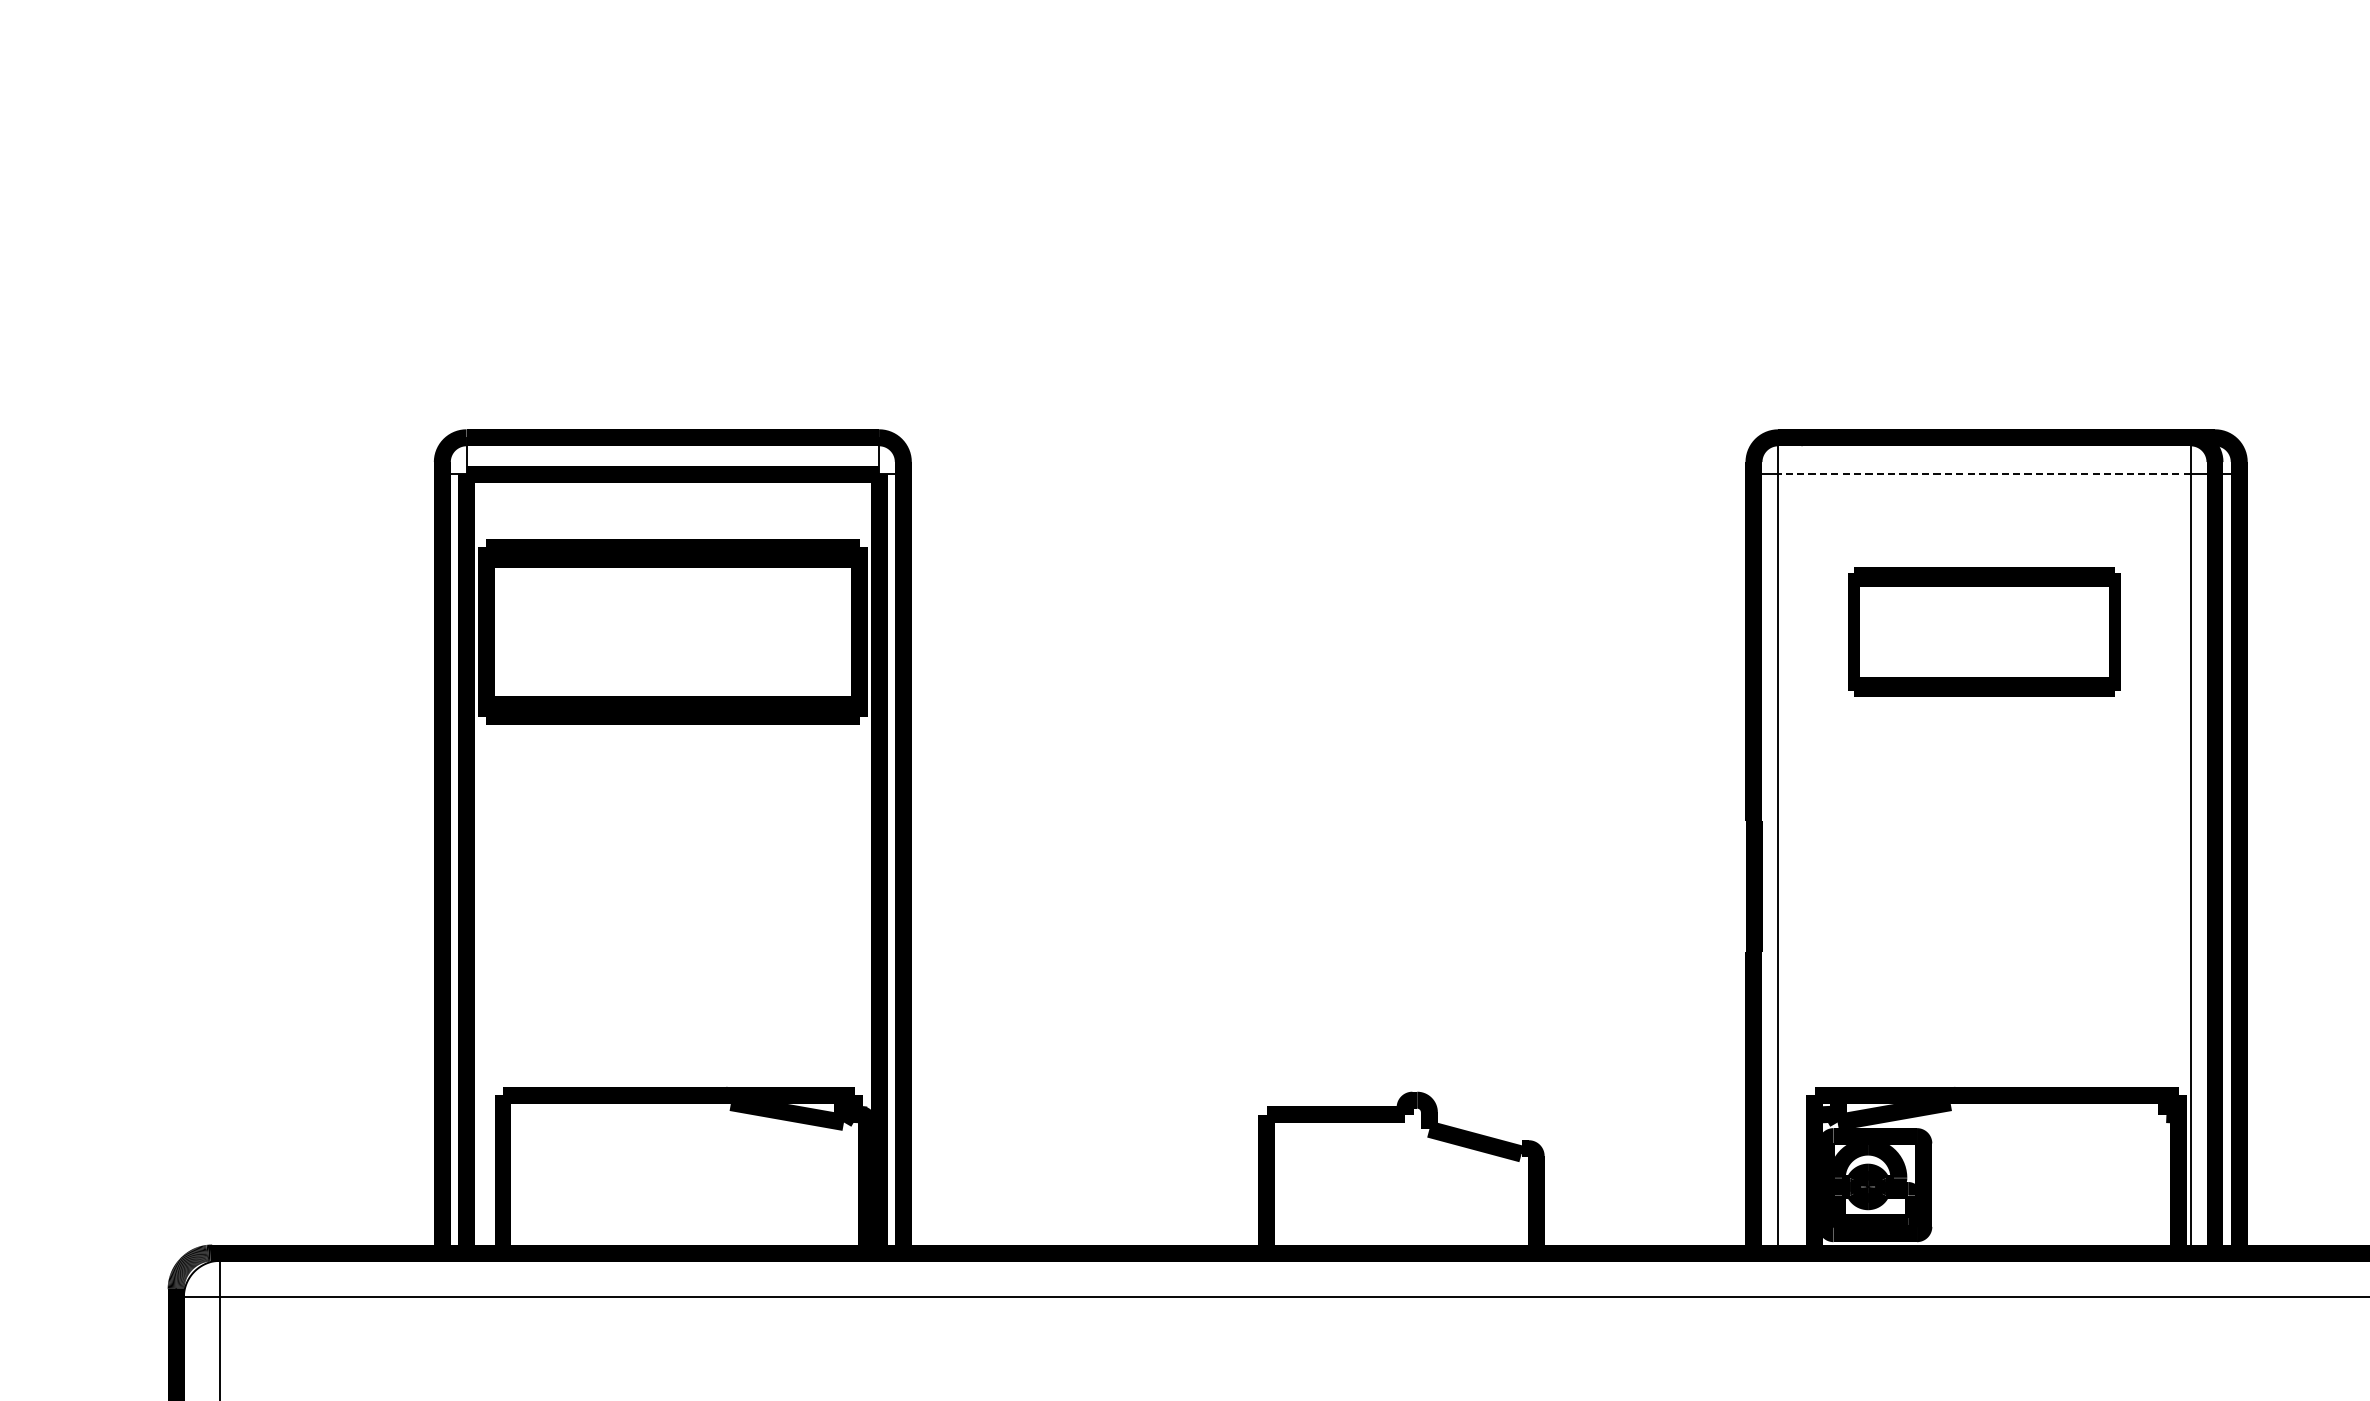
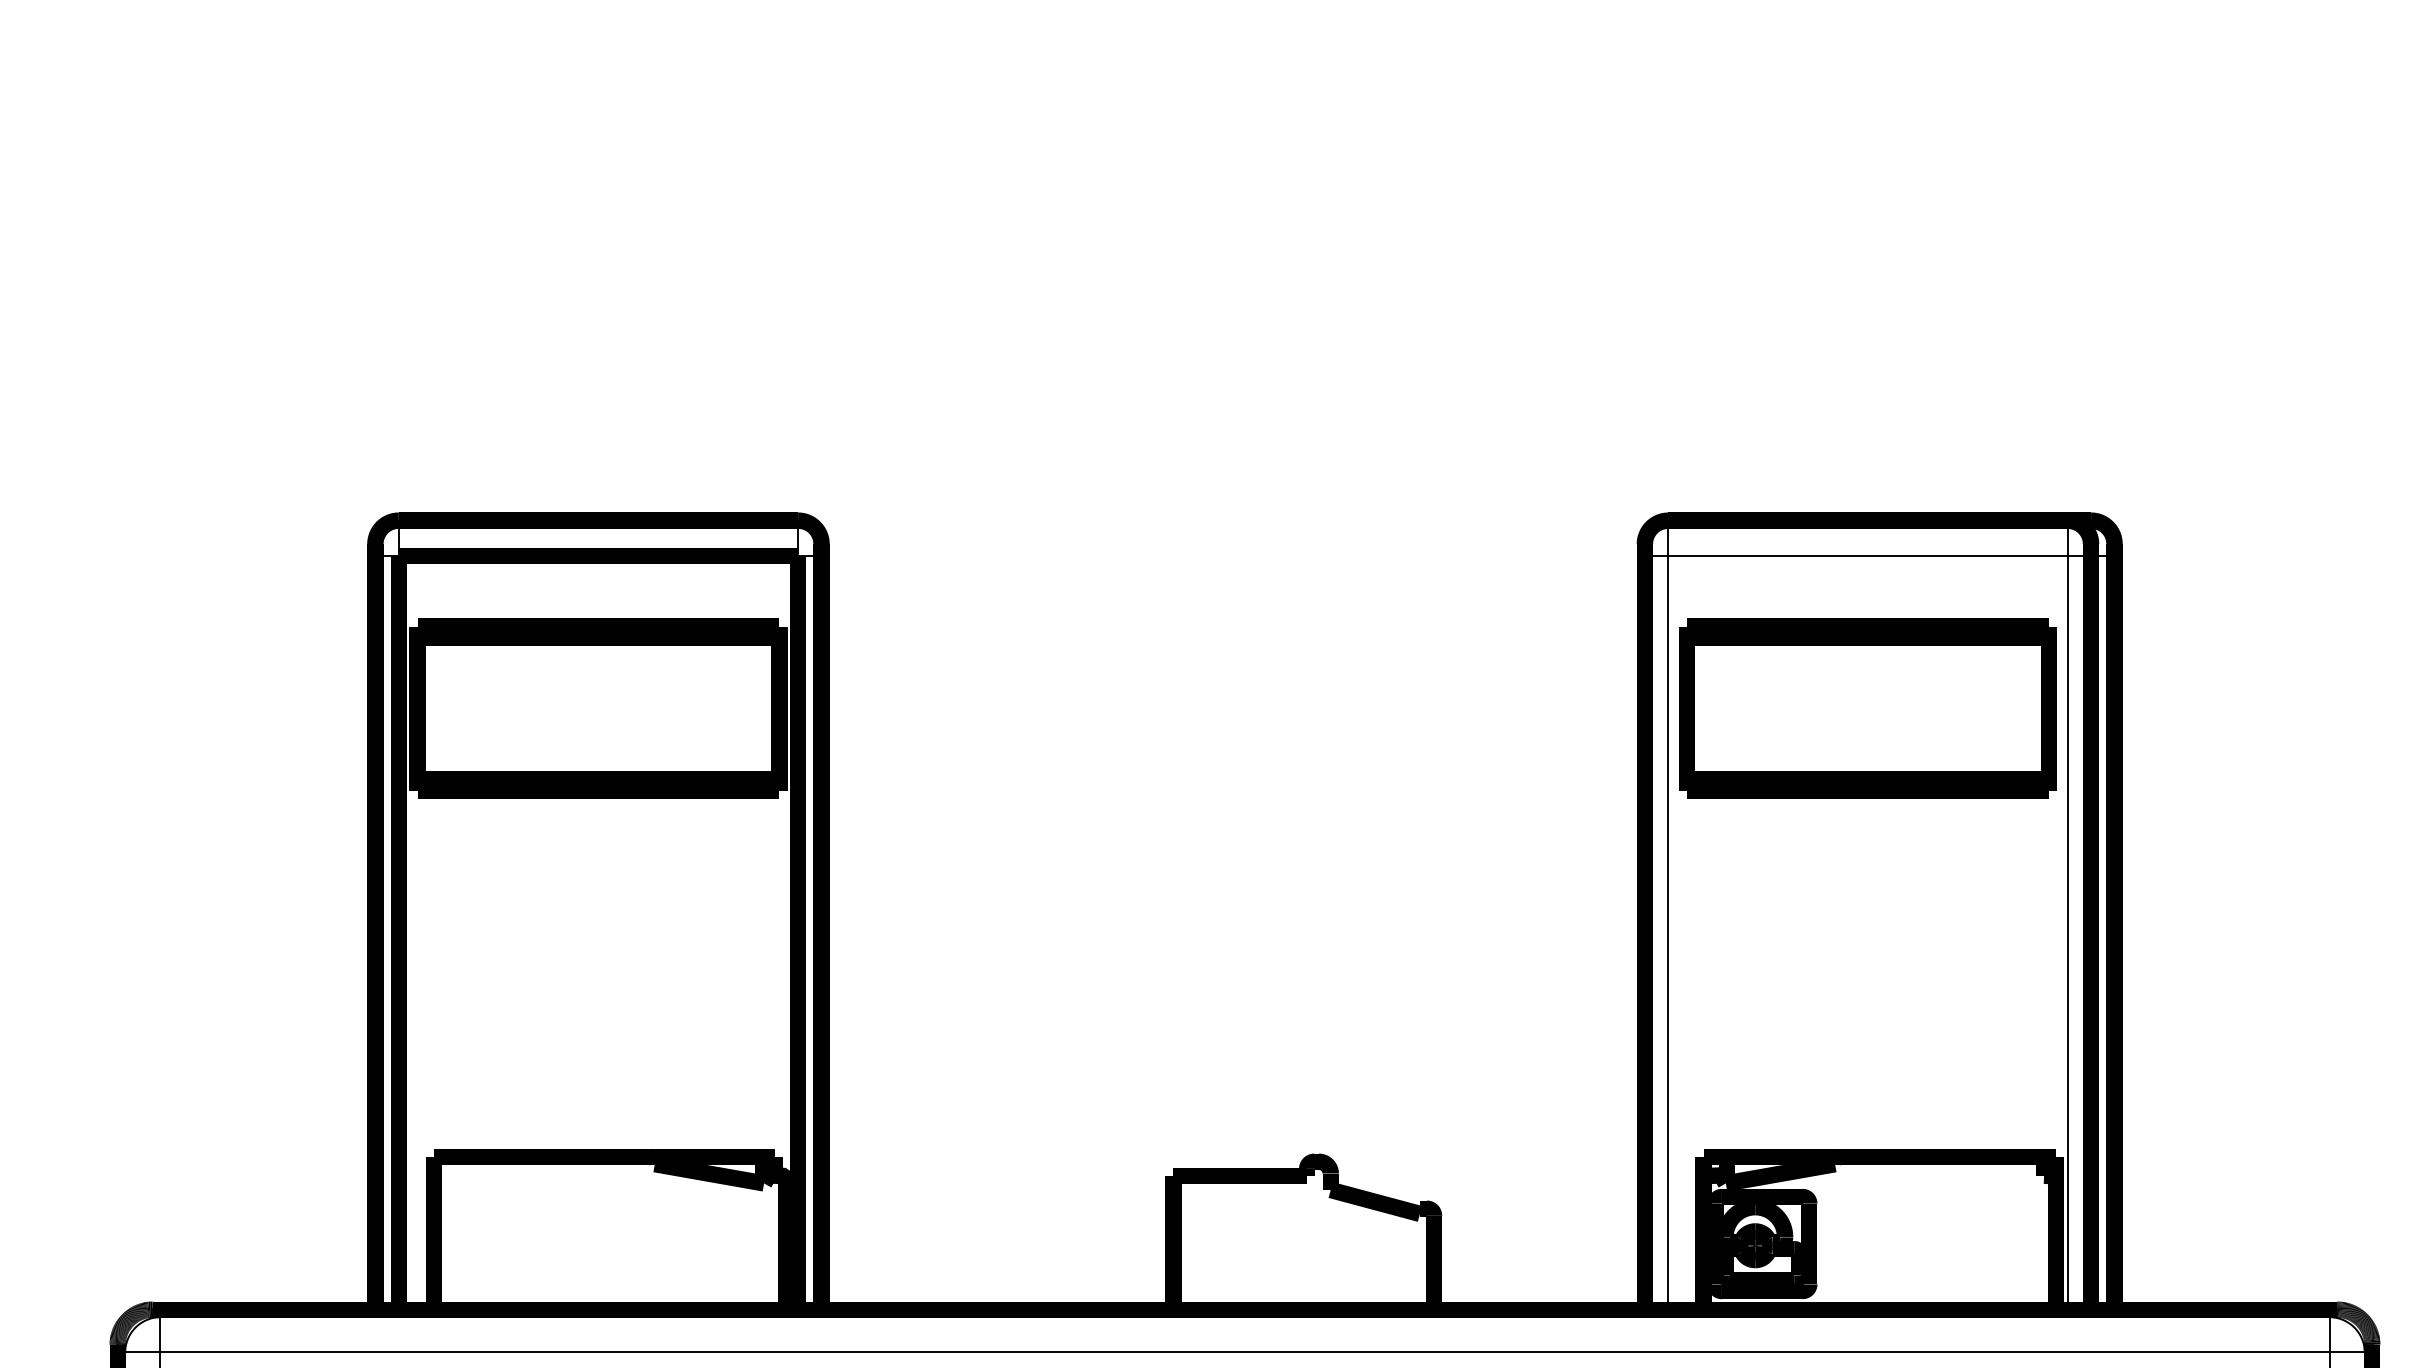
line: (1983, 473) -> (1867, 555), dashed -> solid
part: (1983, 631) -> (1867, 708), size x1.43

